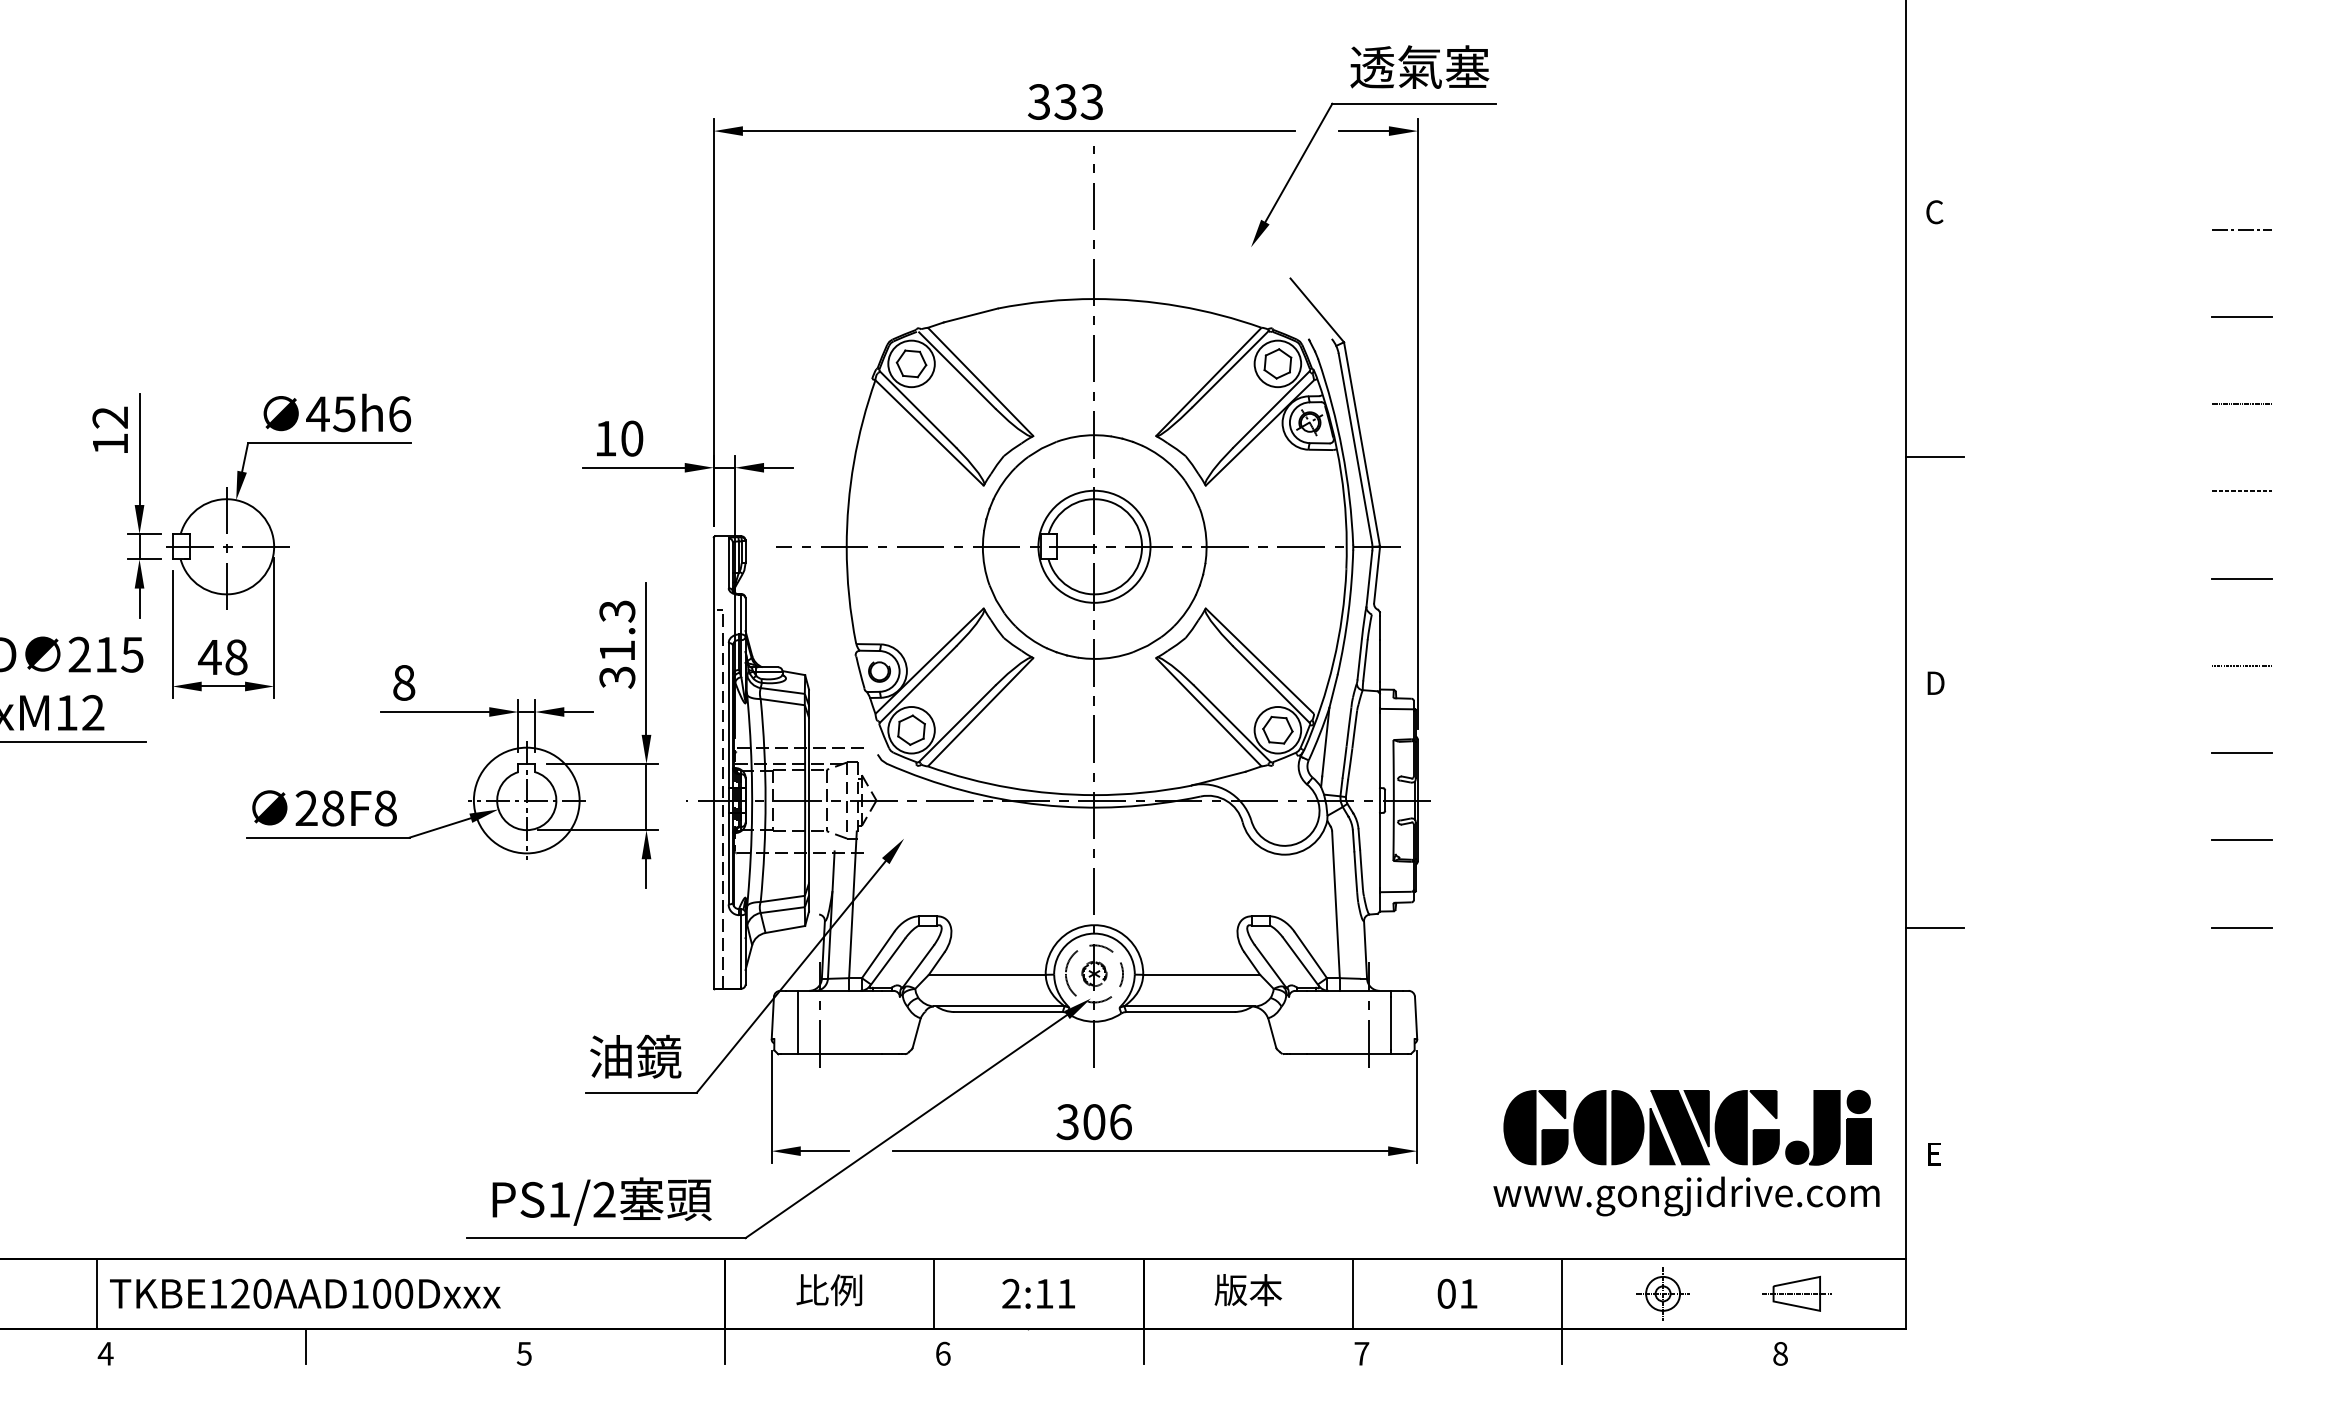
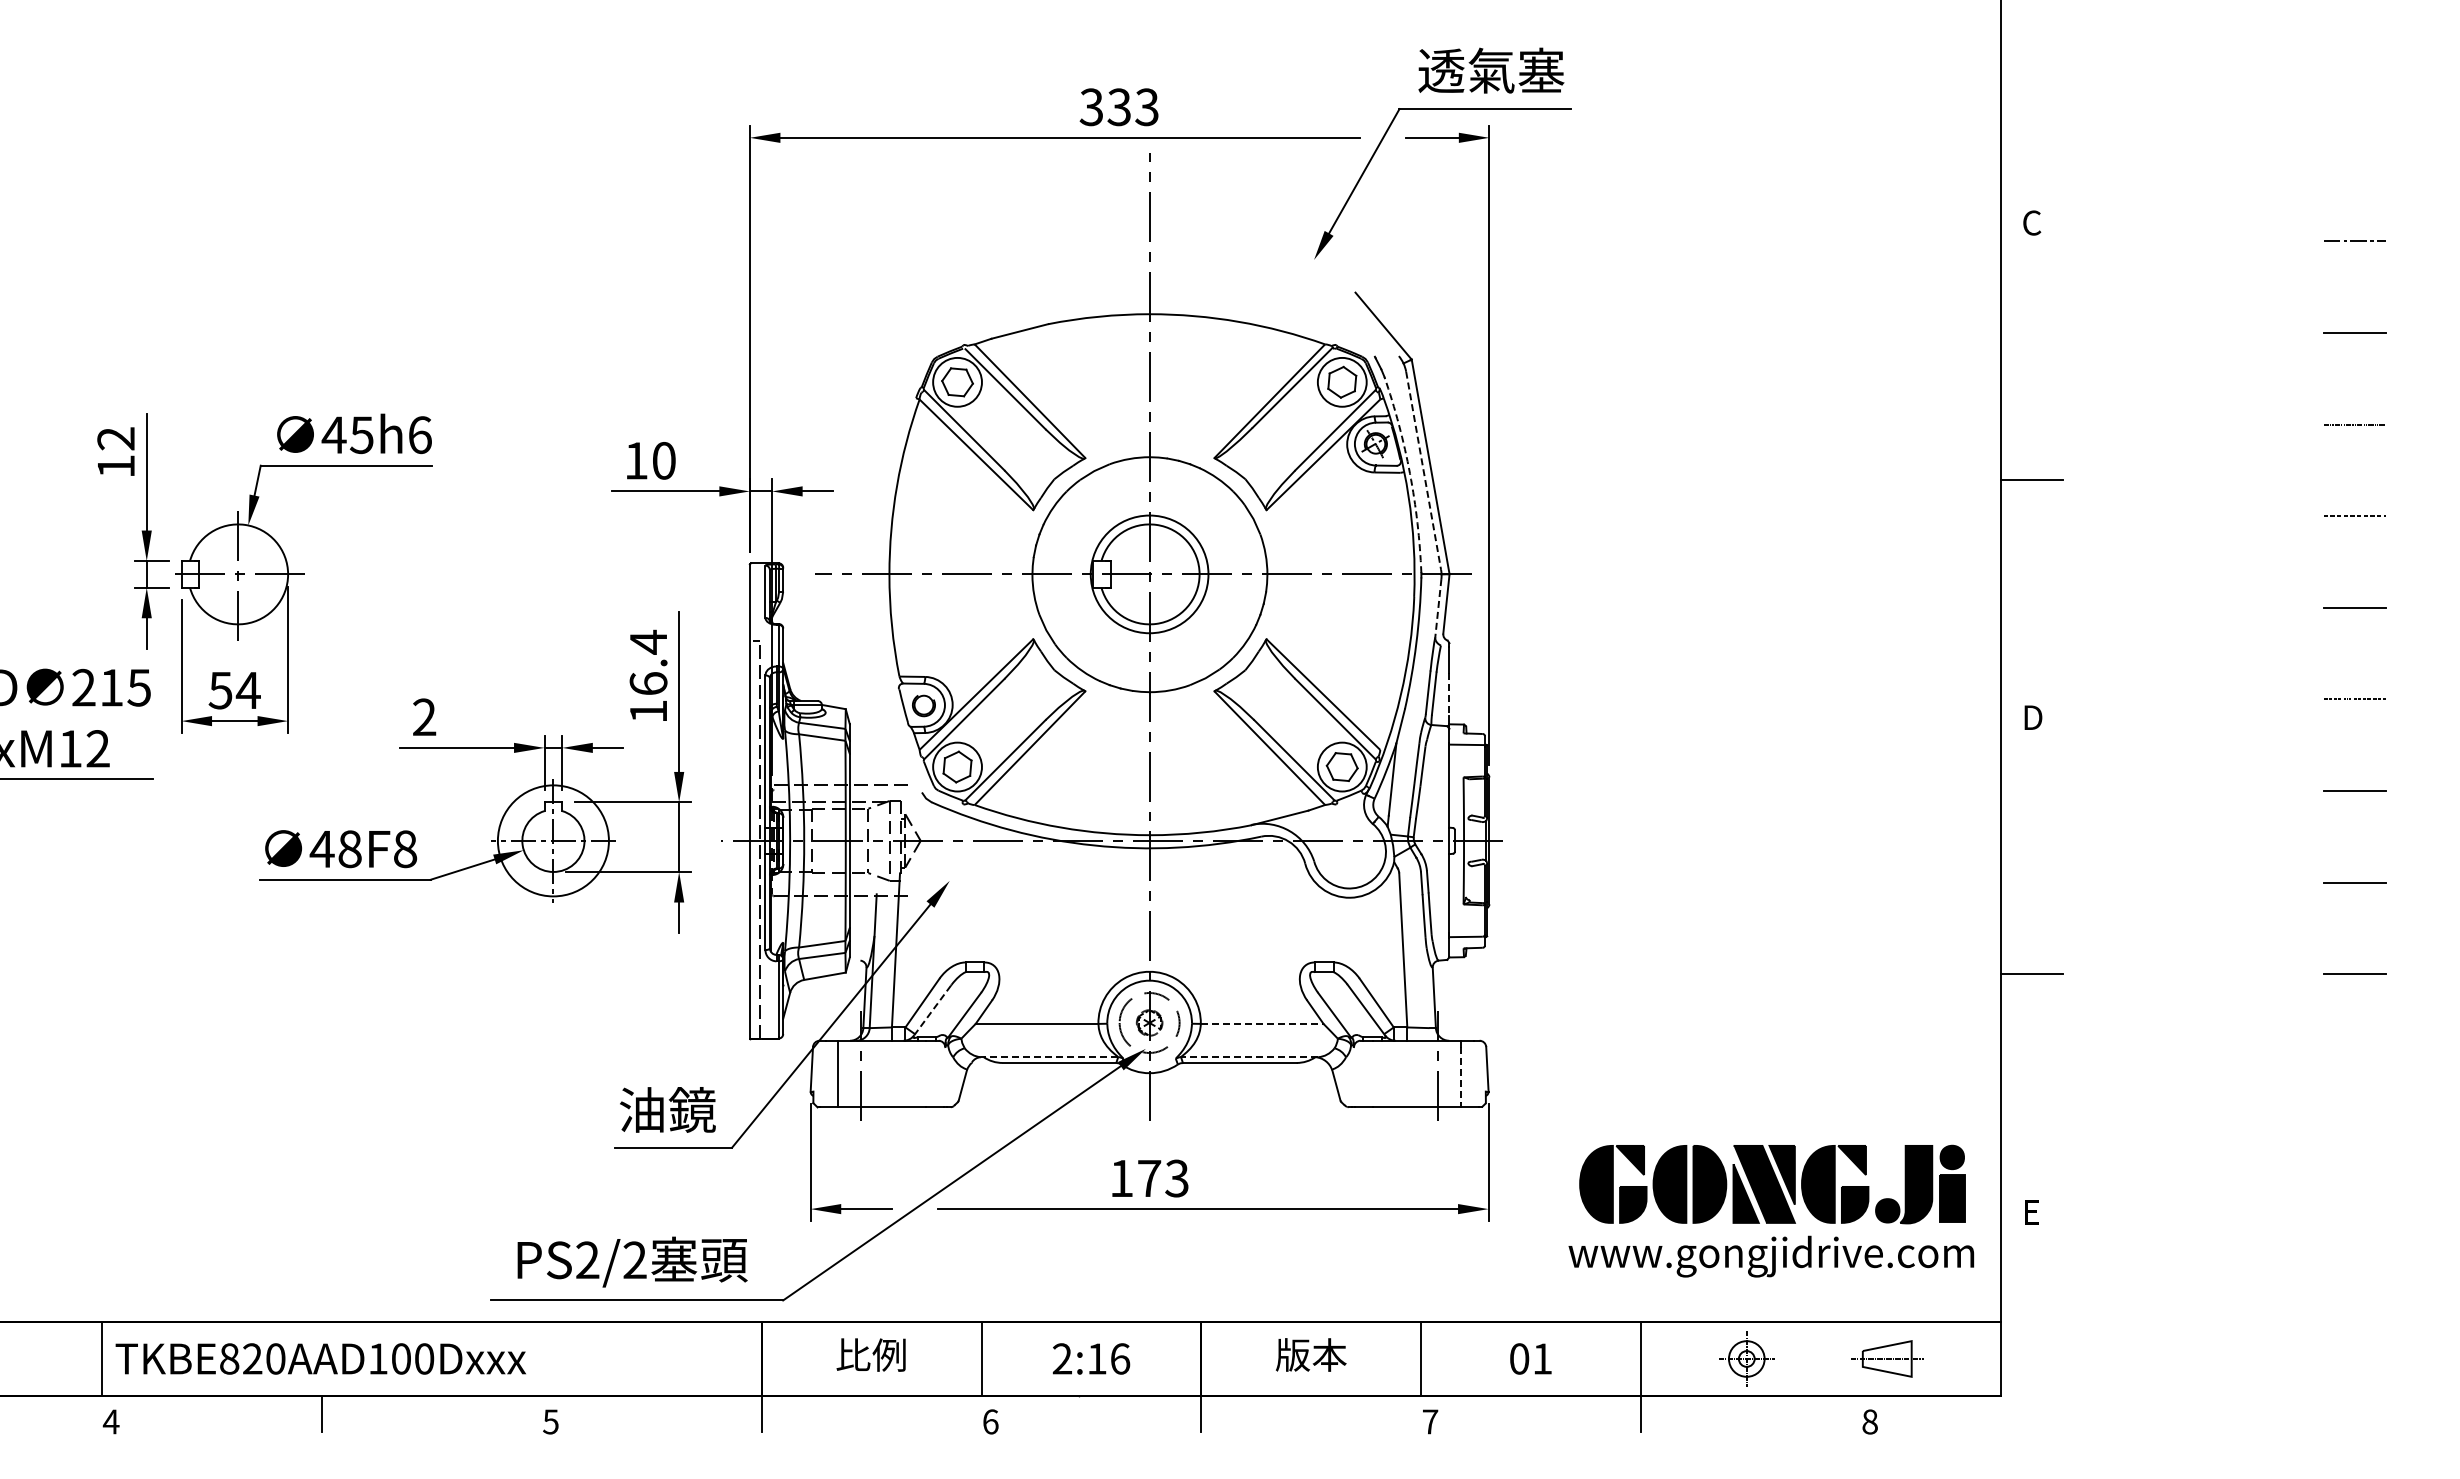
line: (1355, 447) -> (1423, 470), solid -> dashed
arc: (1342, 450) -> (1410, 473), solid -> dashed
line: (1369, 579) -> (1438, 608), solid -> dashed
text: (617, 644) -> (648, 676), 31.3 -> 16.4
text: (223, 657) -> (234, 690), 48 -> 54
line: (1380, 661) -> (1449, 694), solid -> dashed
text: (404, 683) -> (424, 717), 8 -> 2
text: (305, 807) -> (321, 848), 28F8 -> 48F8
line: (887, 962) -> (932, 1010), solid -> dashed
line: (1201, 974) -> (1262, 1023), solid -> dashed
line: (999, 1006) -> (1049, 1057), solid -> dashed
line: (1189, 1006) -> (1249, 1057), solid -> dashed
line: (1391, 1023) -> (1461, 1075), solid -> dashed
text: (1093, 1122) -> (1148, 1178), 306 -> 173
text: (559, 1199) -> (587, 1259), PS1/2 -> PS2/2
text: (218, 1293) -> (229, 1358), TKBE120AAD100Dxxx -> TKBE820AAD100Dxxx
text: (1066, 1293) -> (1120, 1358), 2:11 -> 2:16

